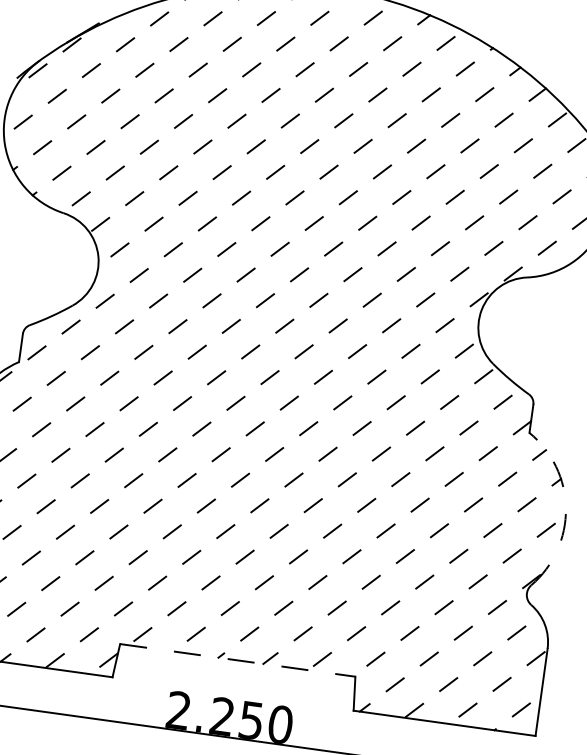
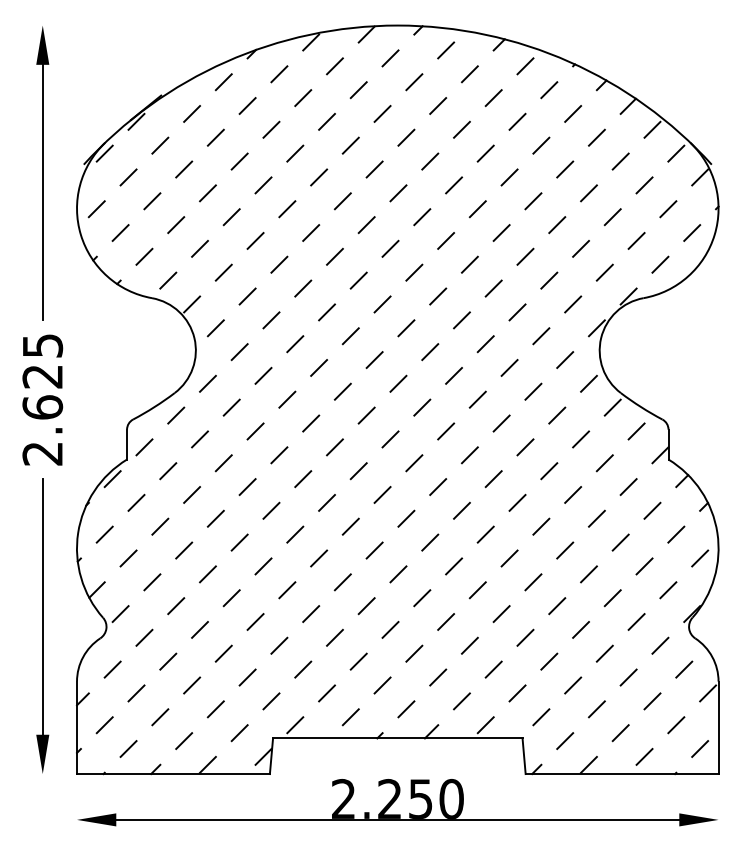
arc: (565, 509) -> (717, 533), dashed -> solid
line: (237, 660) -> (397, 738), dashed -> solid

